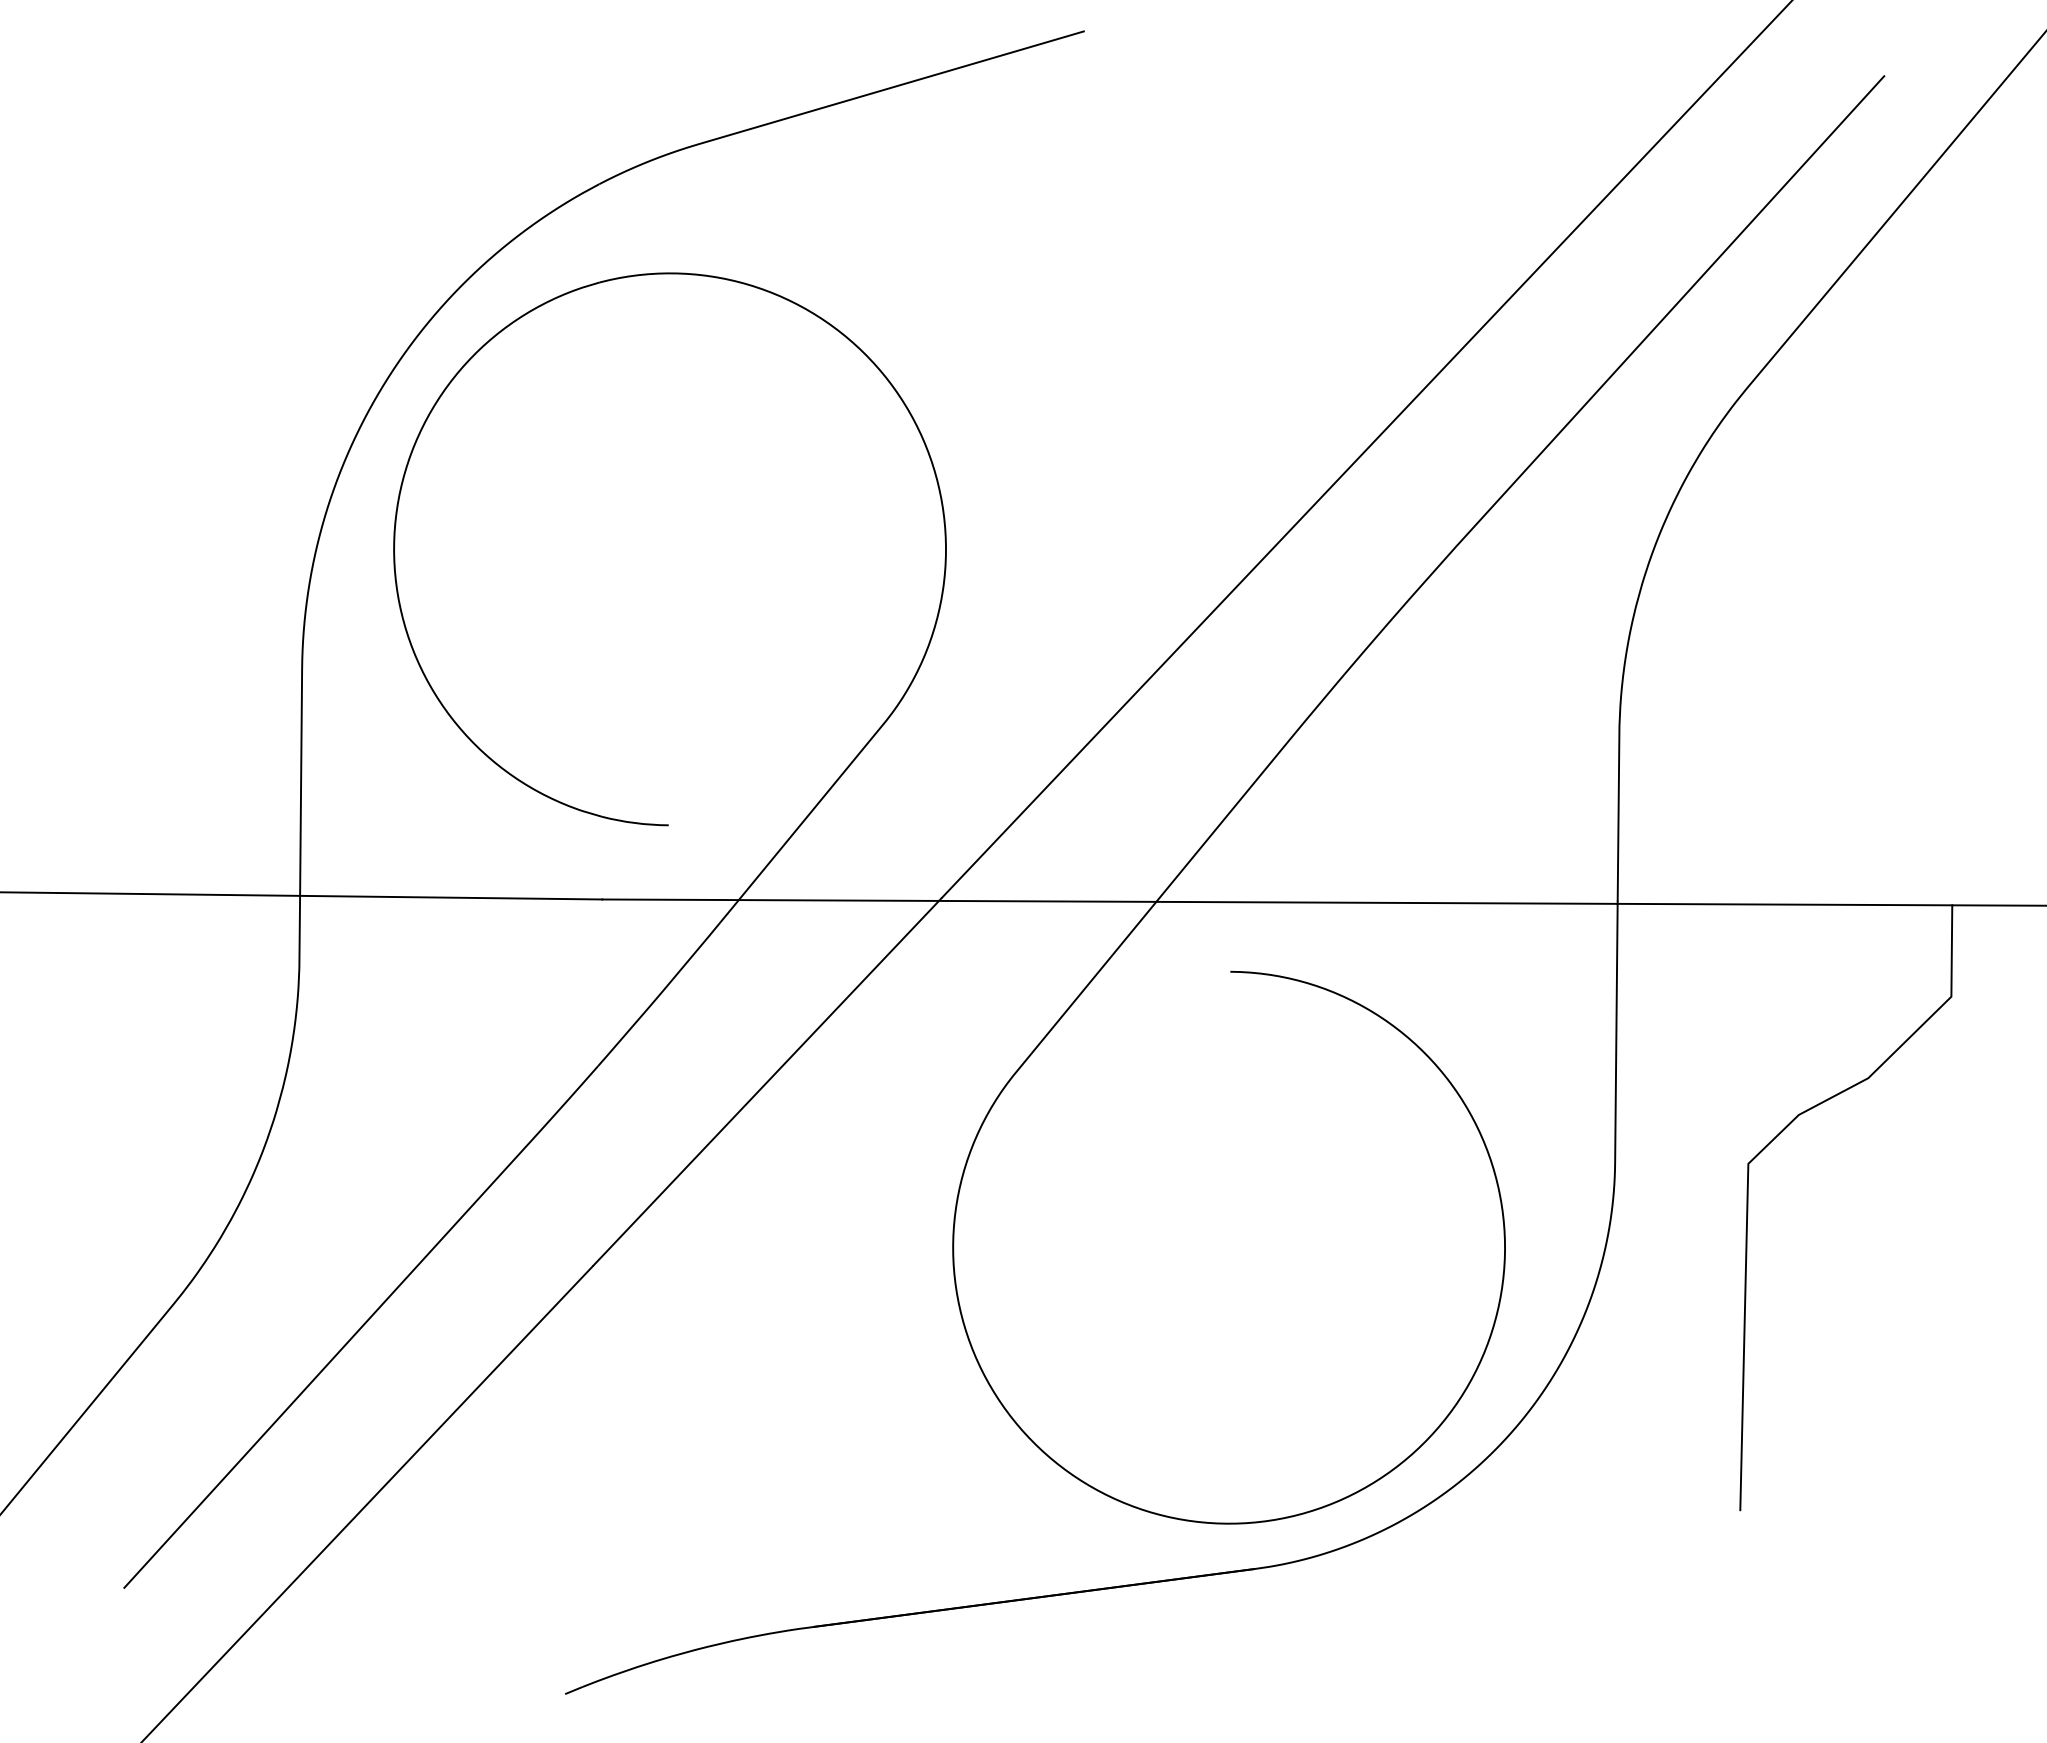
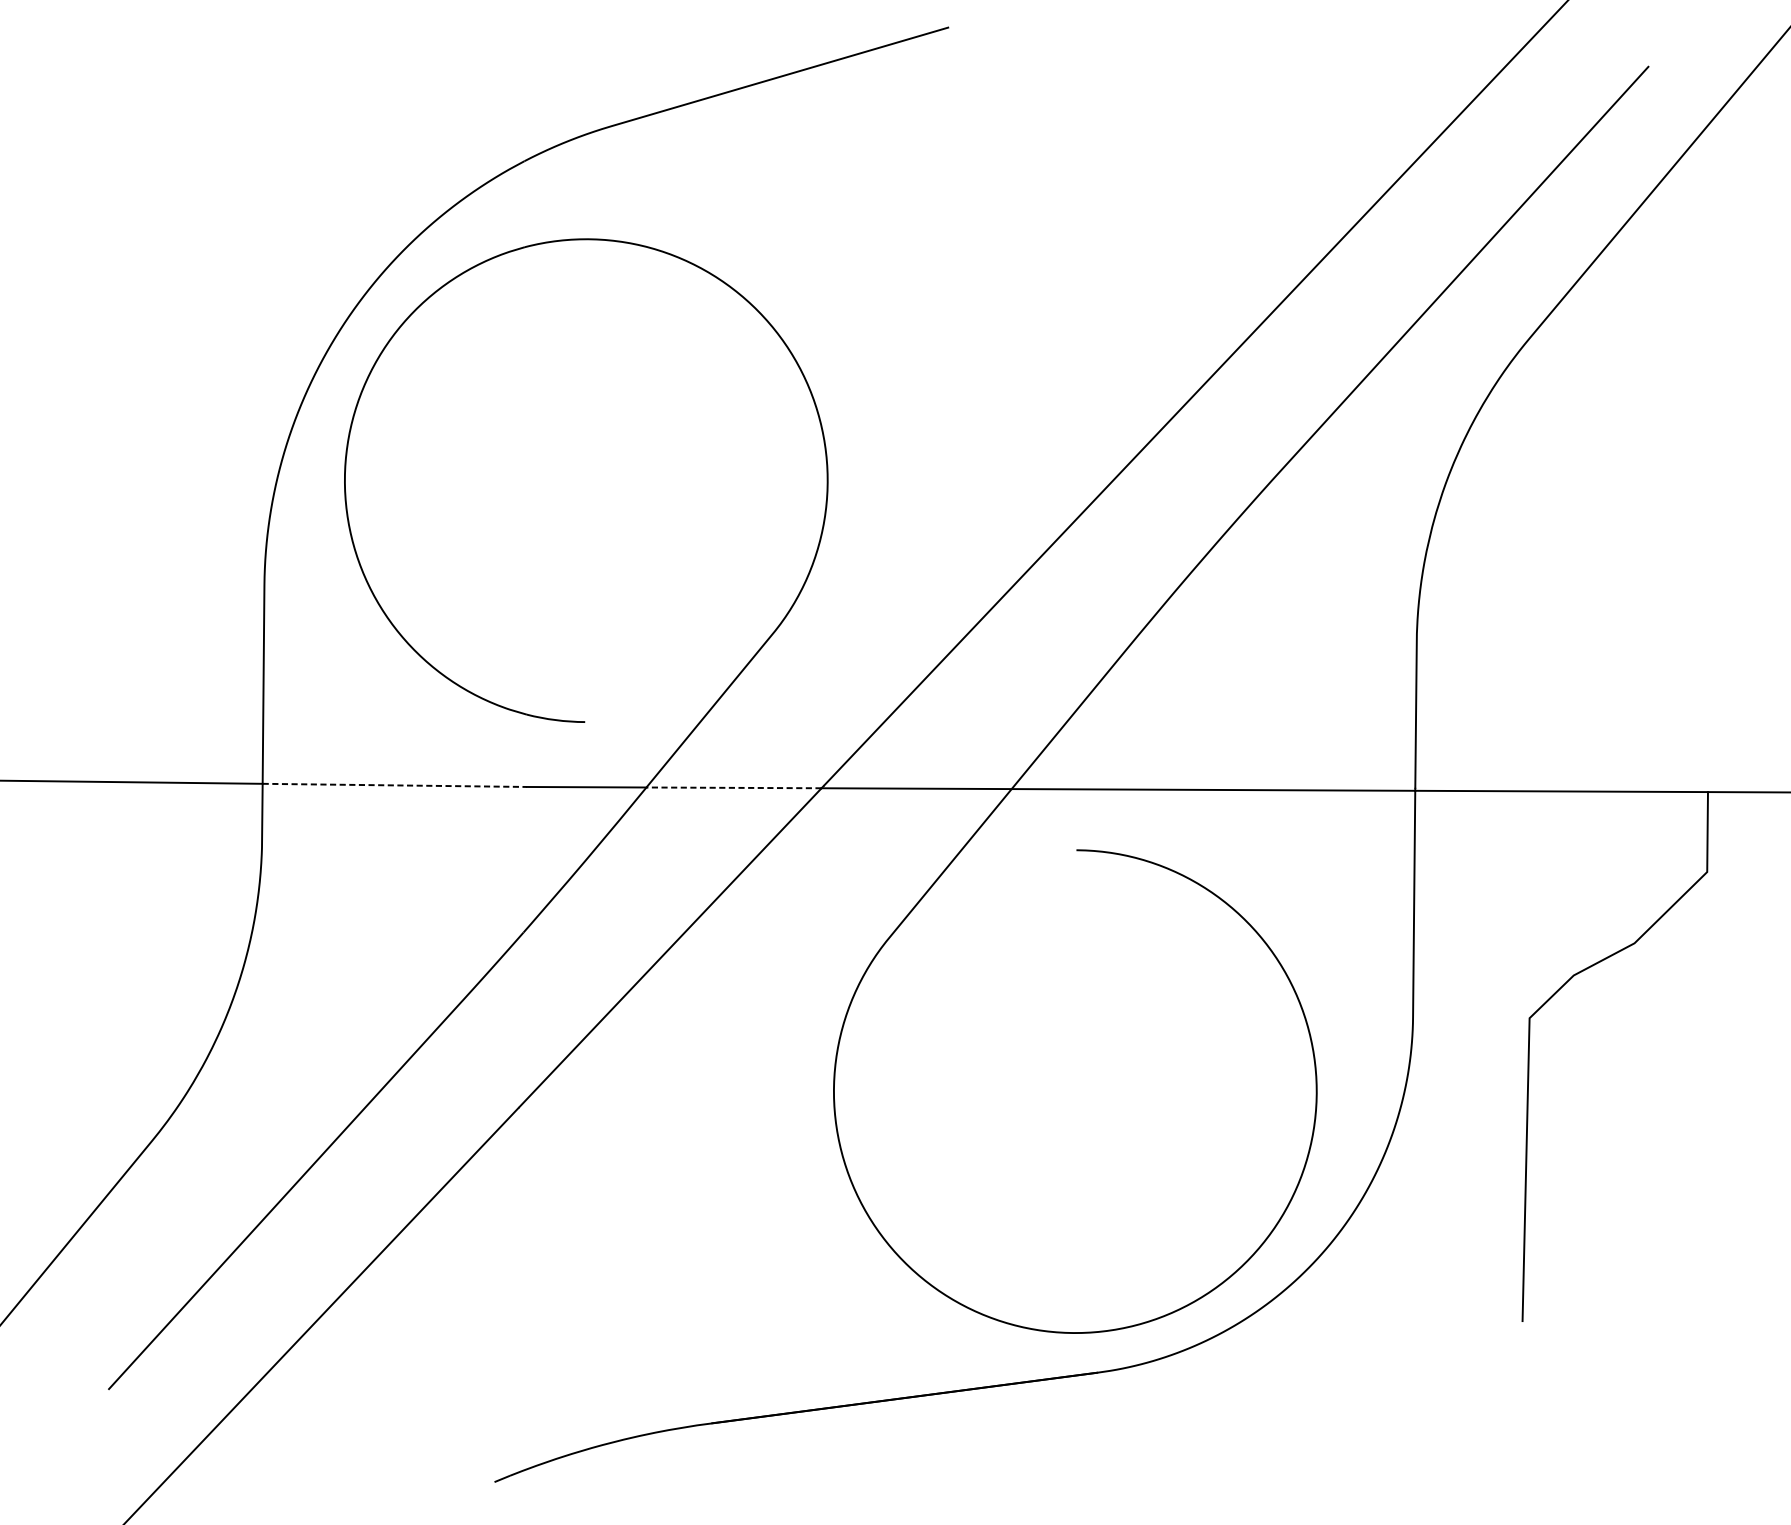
line: (451, 897) -> (395, 785), solid -> dashed
line: (838, 900) -> (733, 787), solid -> dashed

